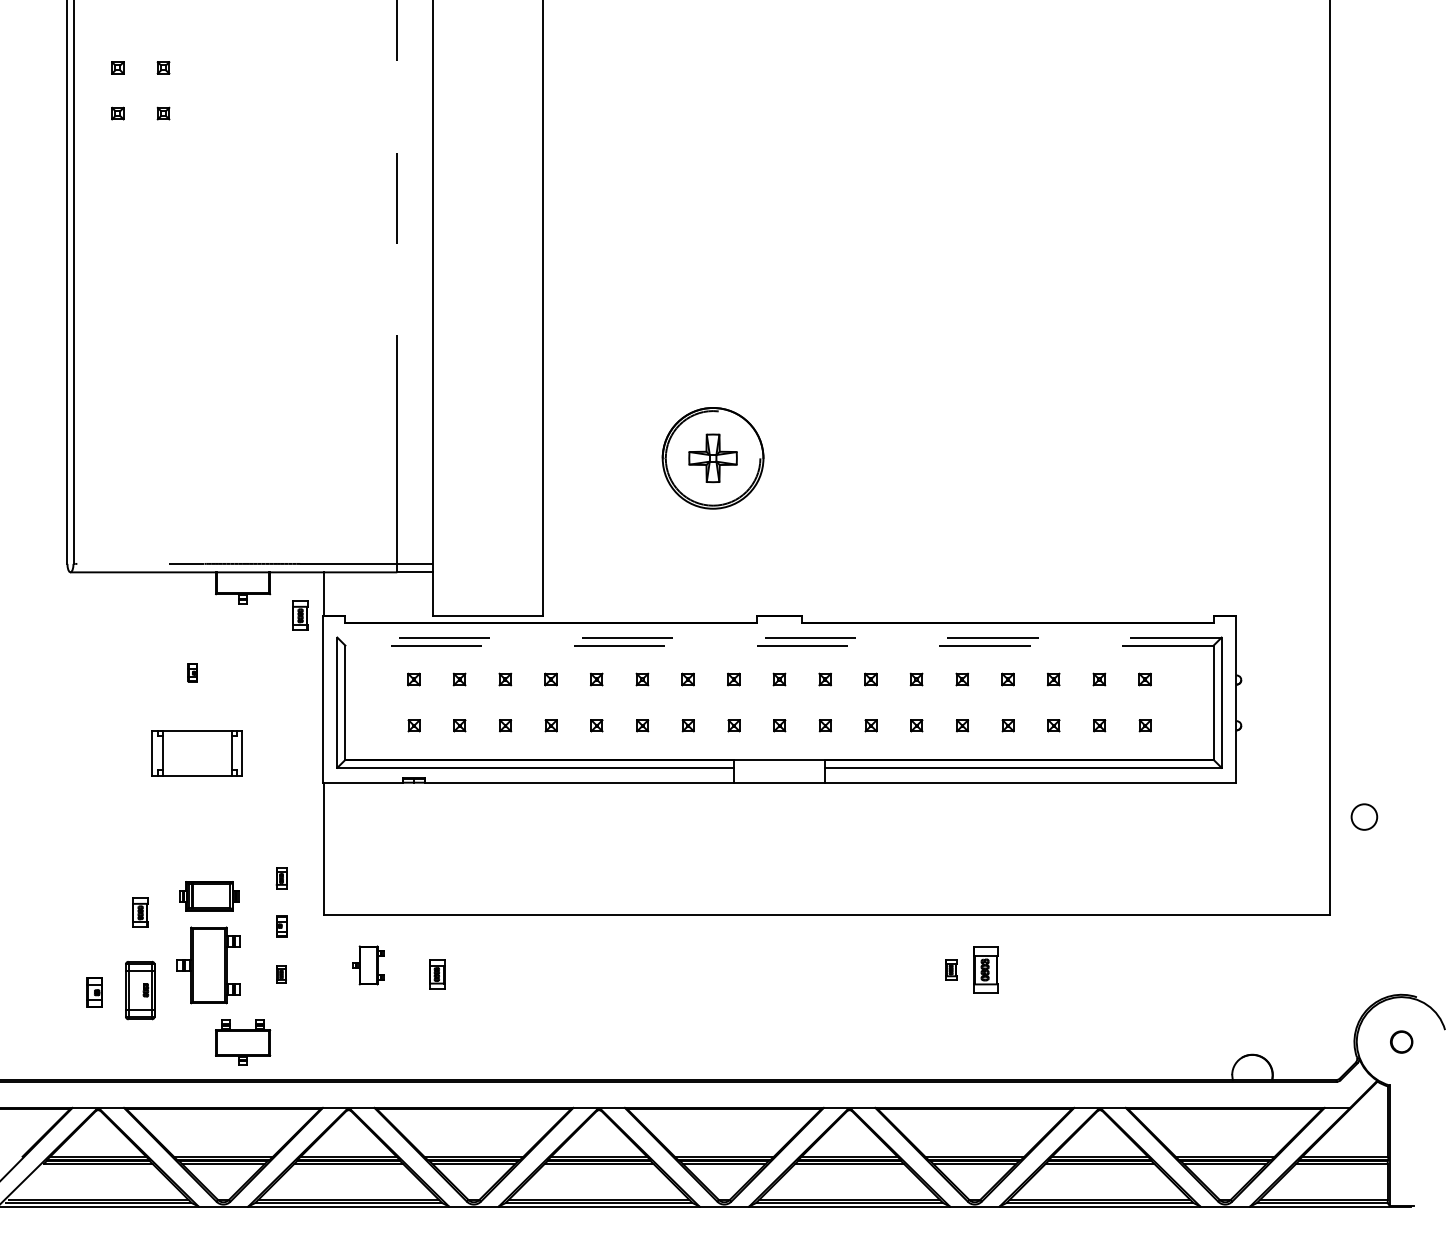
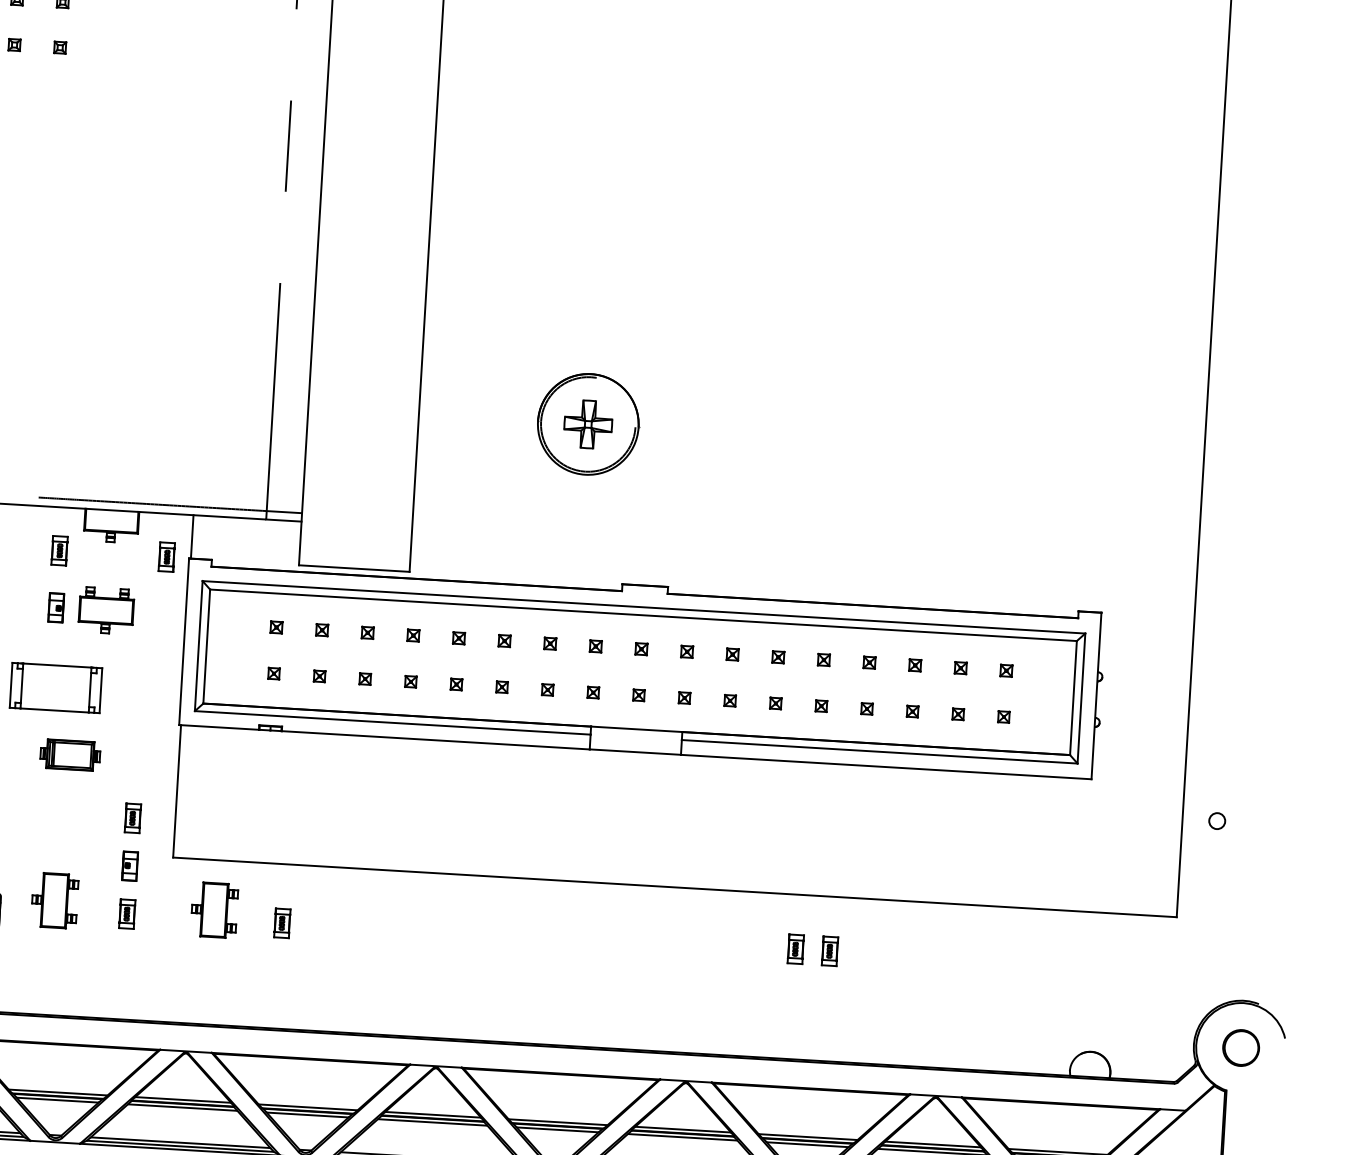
part: (192, 615) -> (59, 550), added
line: (779, 637) -> (643, 607), dashed -> solid
line: (779, 645) -> (643, 615), dashed -> solid
part: (192, 672) -> (55, 607), size x1.67
circle: (1364, 816) -> (1217, 820), size x0.62
part: (281, 878) -> (132, 818), size x1.43
part: (209, 896) -> (70, 755), moved
part: (281, 926) -> (129, 866), size x1.43
part: (208, 965) -> (54, 900), size x0.71
part: (368, 965) -> (214, 910), size x1.43
part: (951, 969) -> (795, 948), size x1.43
part: (985, 969) -> (829, 950), size x0.62
part: (281, 974) -> (126, 914), size x1.67
part: (1401, 1041) -> (1240, 1047), size x1.67
part: (243, 1042) -> (106, 610), moved

